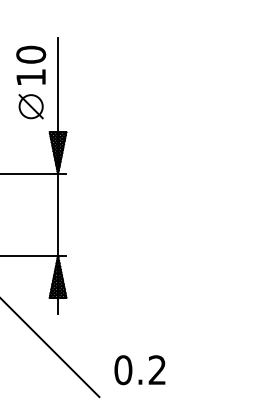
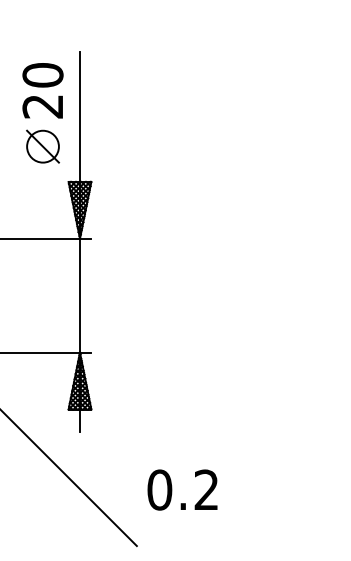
text: (30, 77) -> (42, 106), 10 -> 20
text: (139, 369) -> (182, 489), moved

